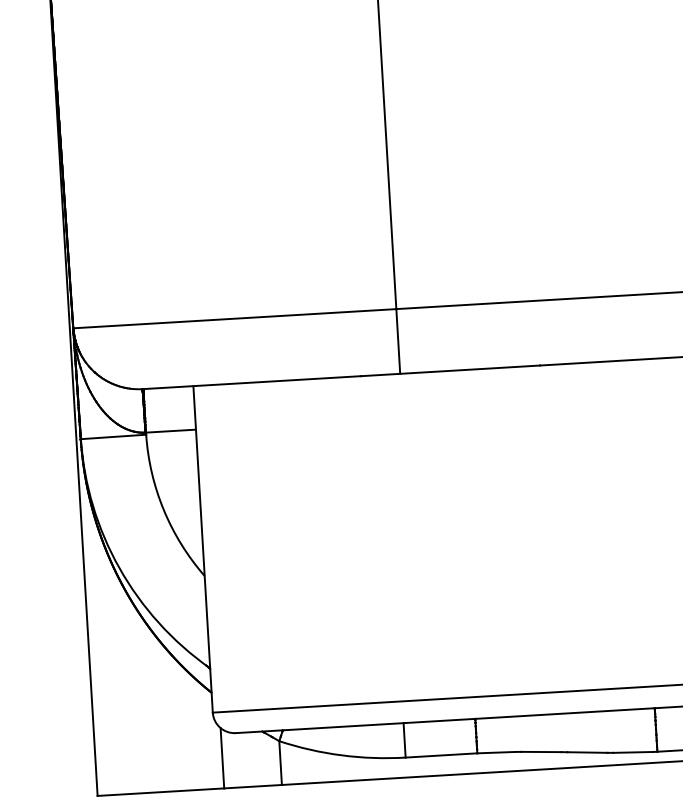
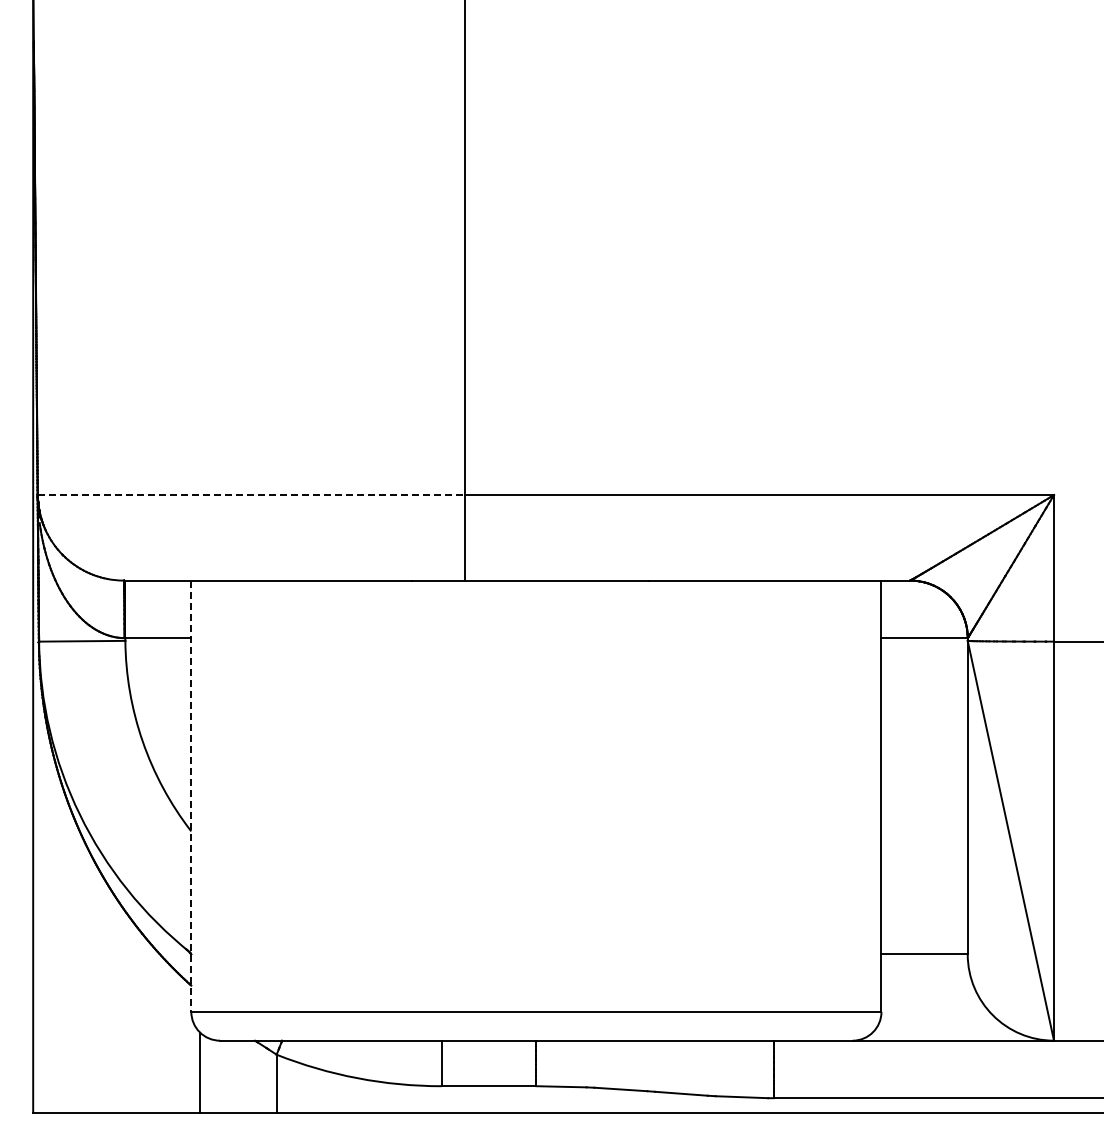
line: (235, 318) -> (251, 495), solid -> dashed
line: (203, 549) -> (191, 796), solid -> dashed

